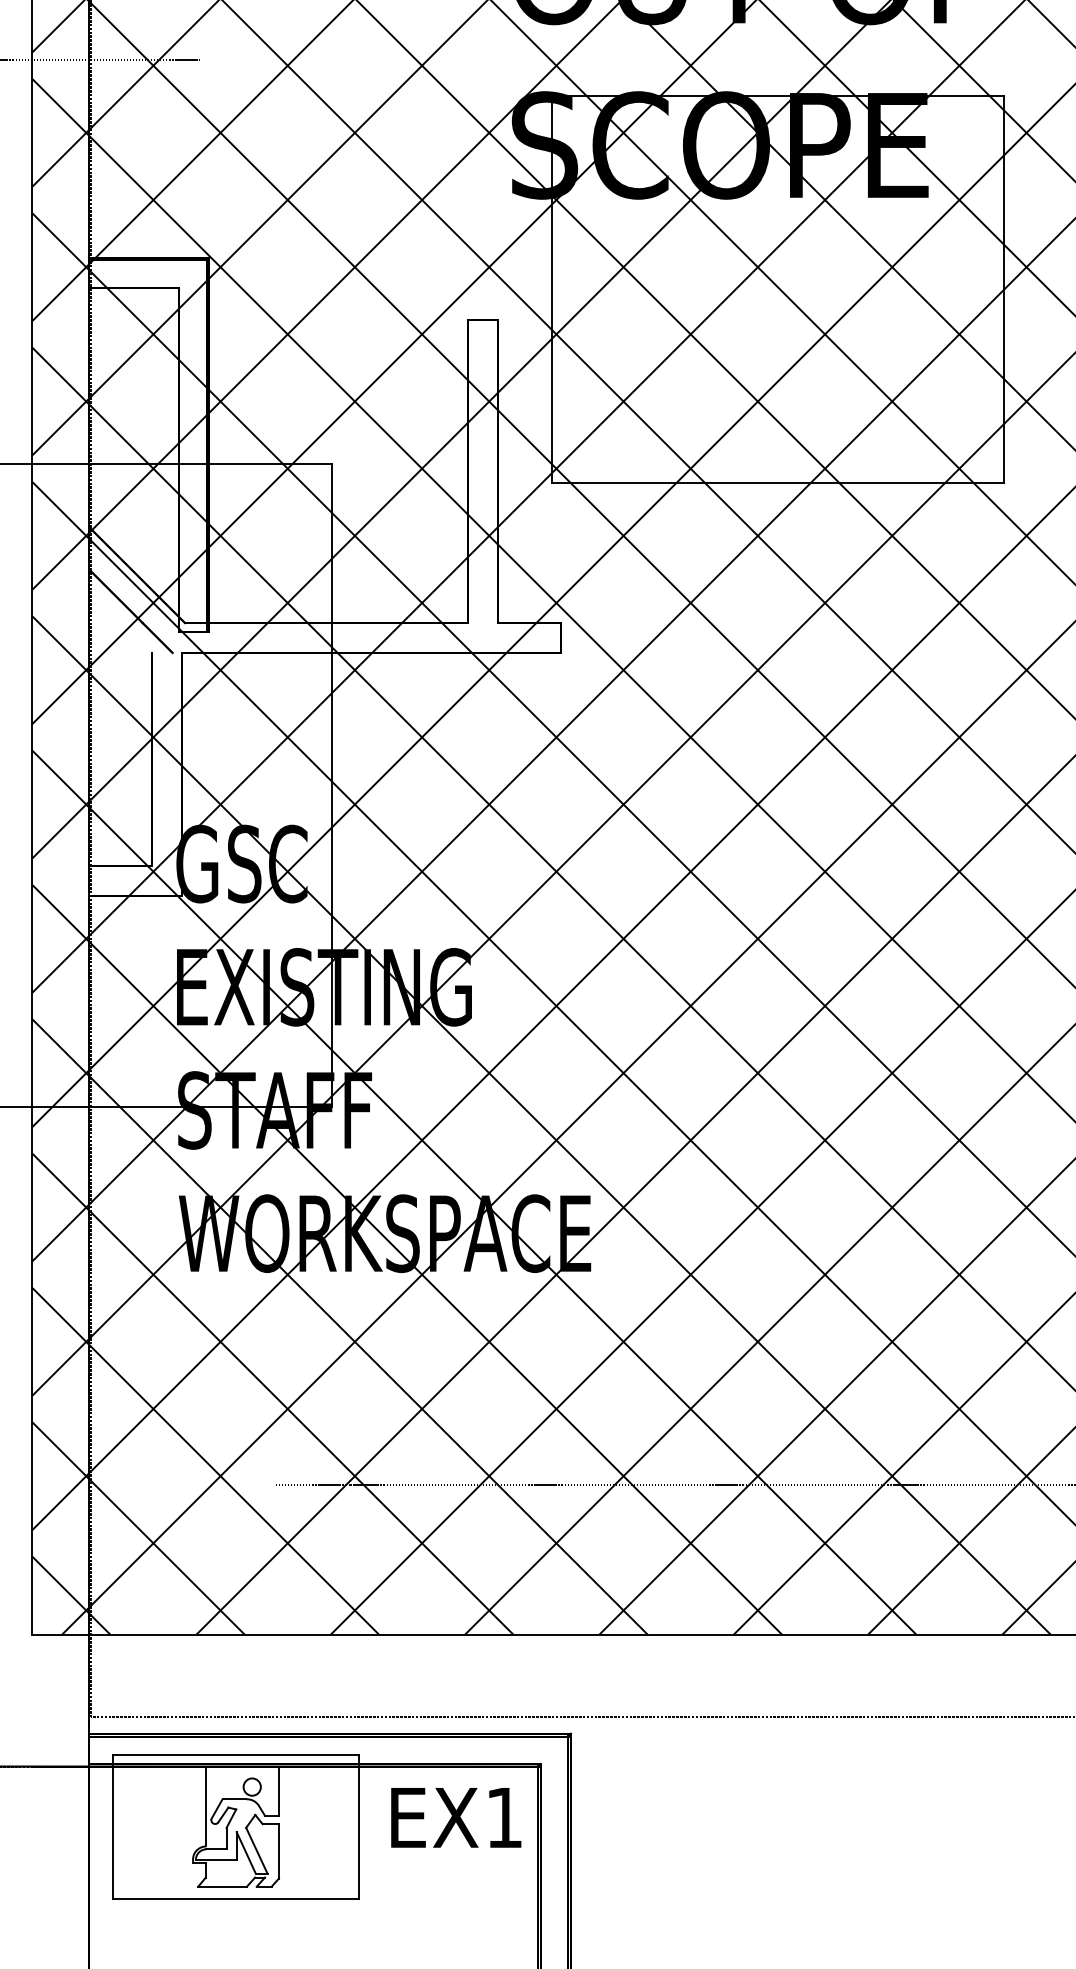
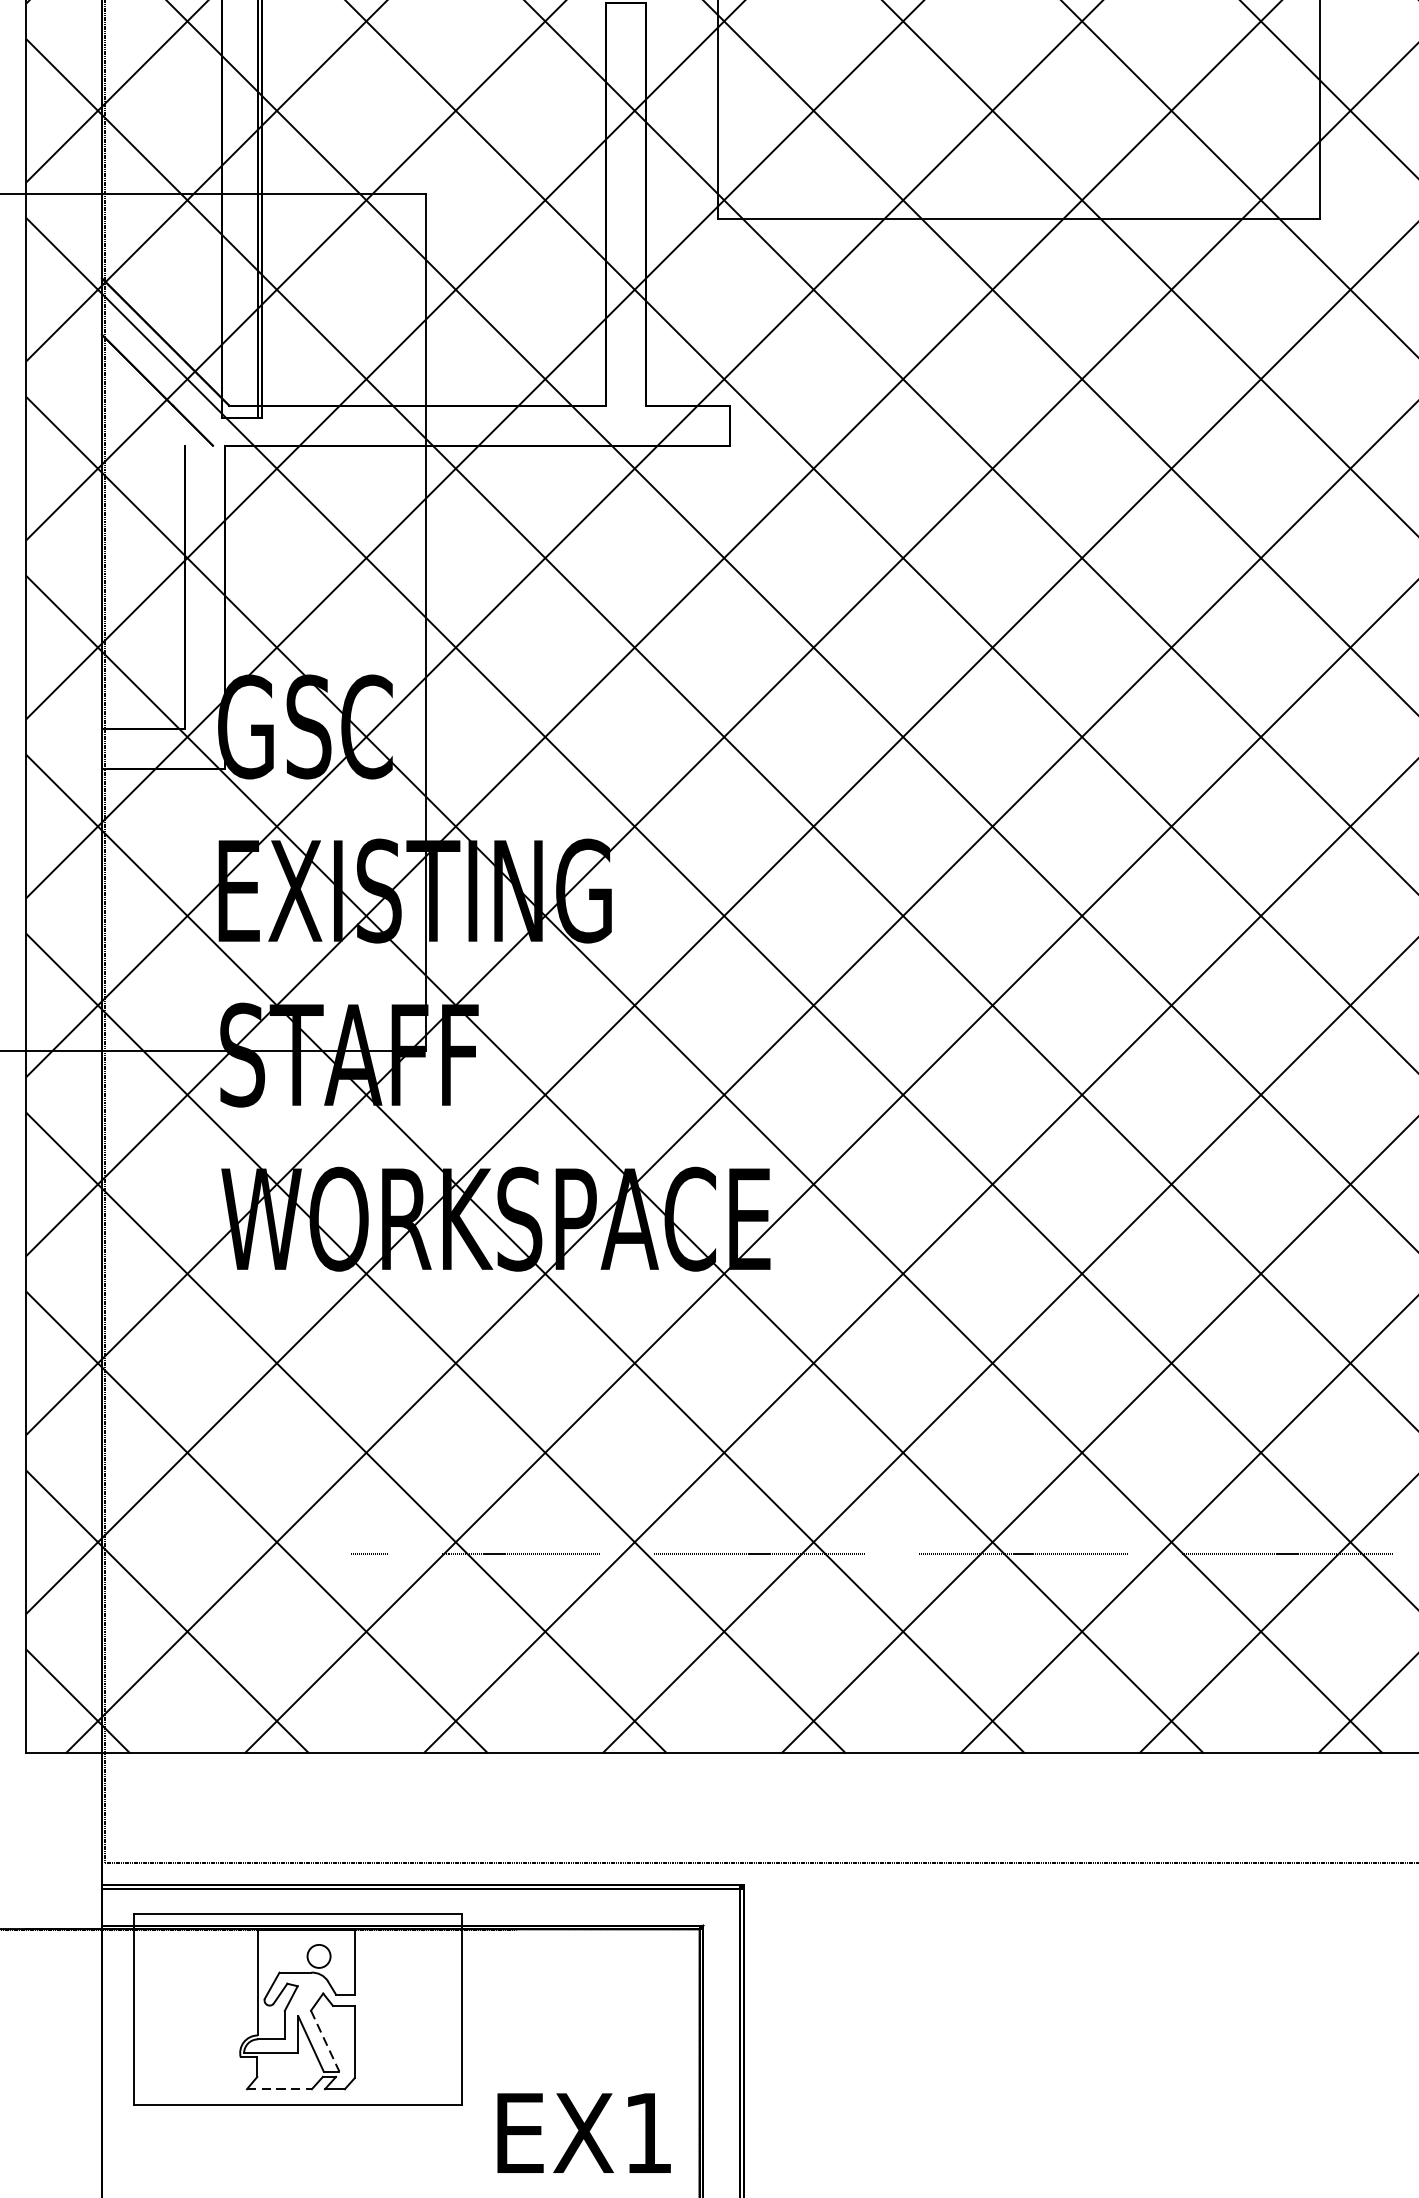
text: (456, 1817) -> (584, 2132), moved
line: (257, 1851) -> (326, 2042), solid -> dashed
line: (223, 1886) -> (280, 2088), solid -> dashed

